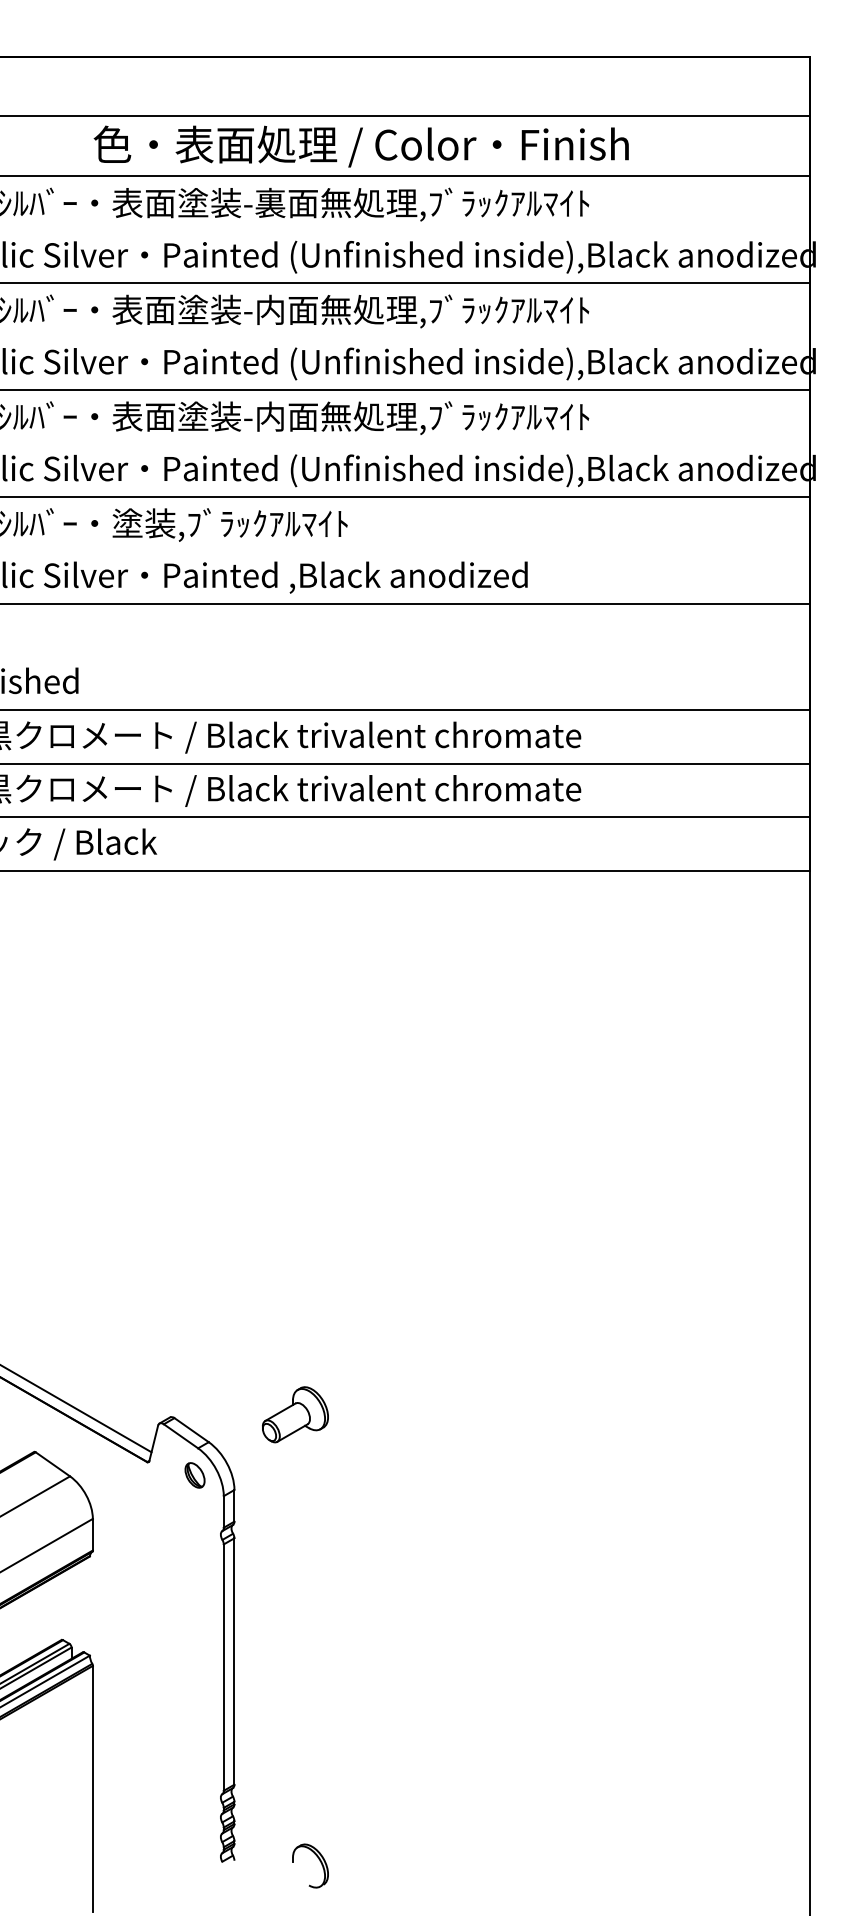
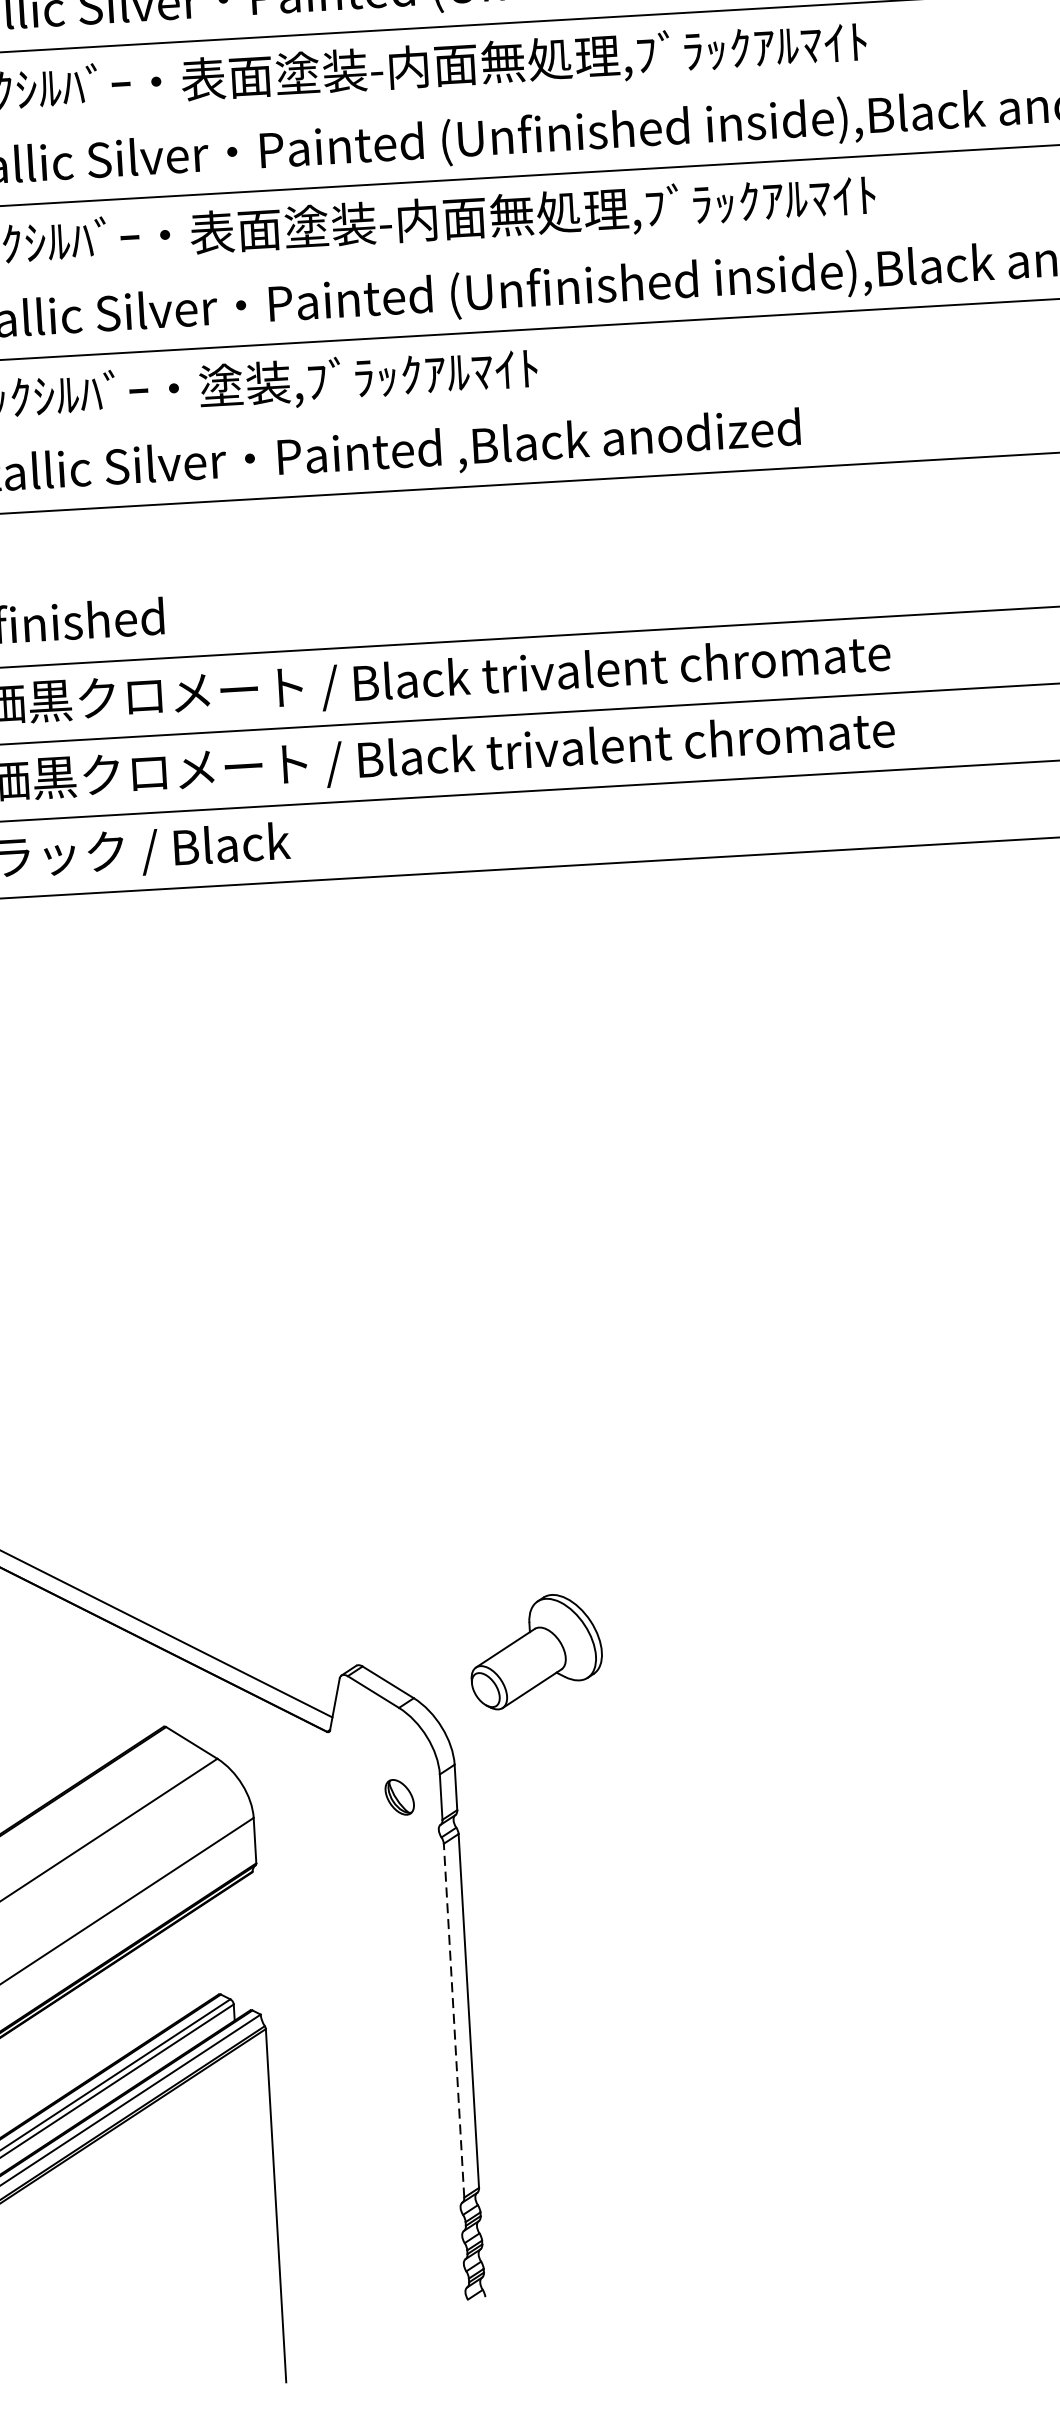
part: (295, 1414) -> (536, 1651), size x1.4
part: (194, 1475) -> (398, 1797), moved
line: (223, 1667) -> (453, 2020), solid -> dashed
part: (319, 1861) -> (607, 2291), removed

